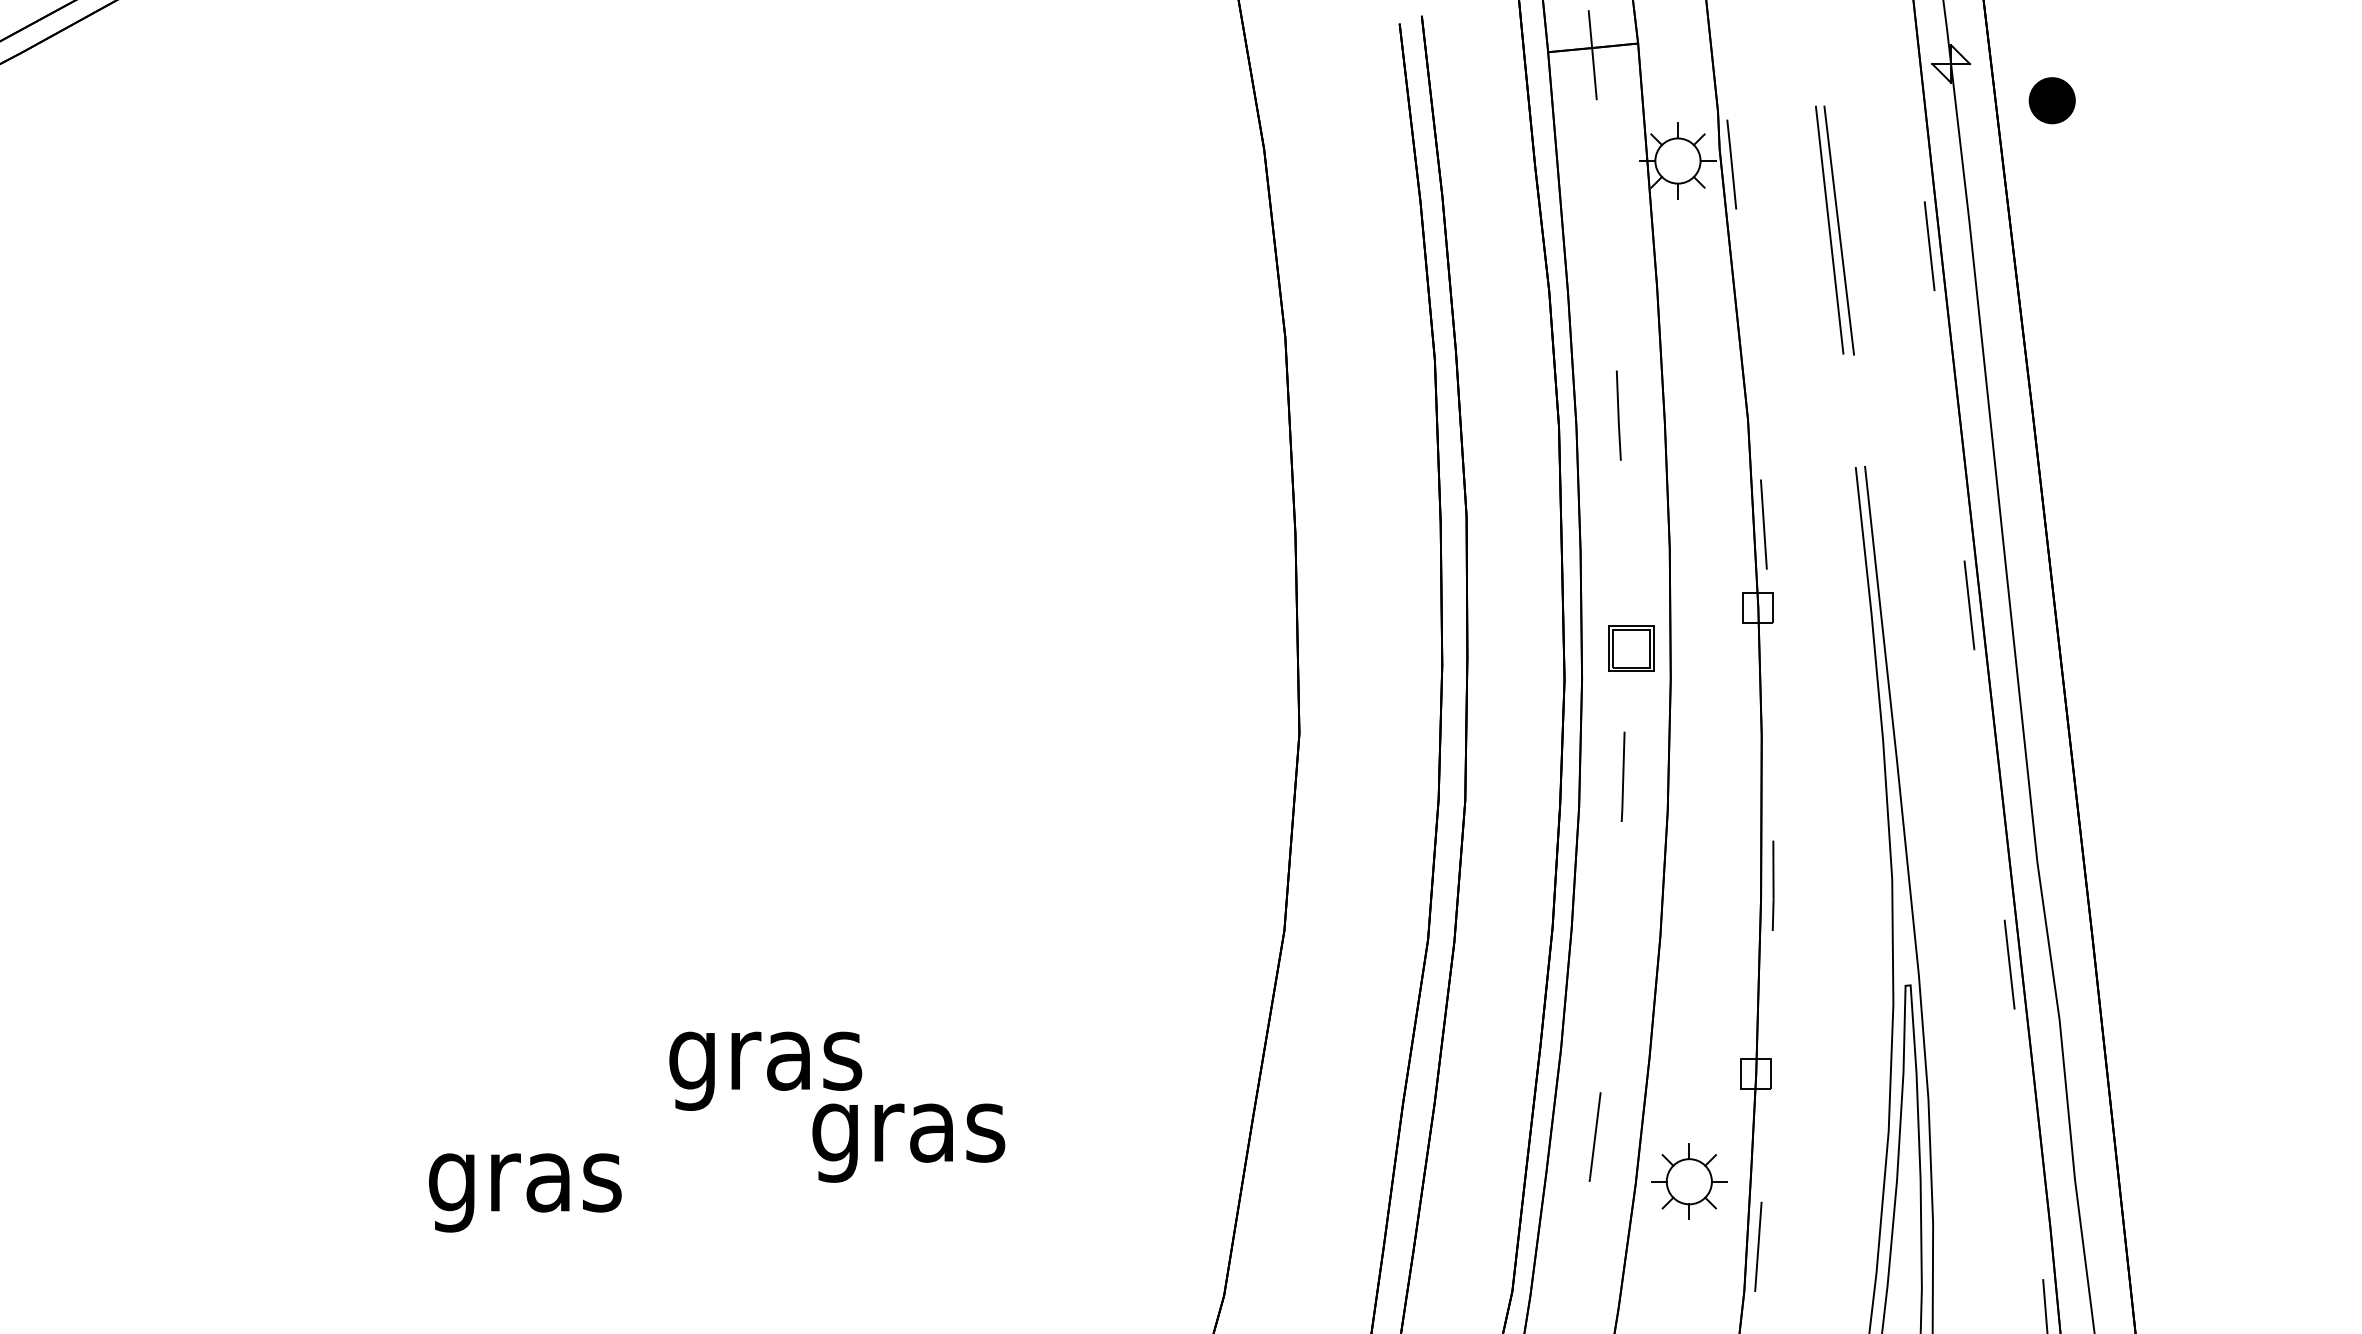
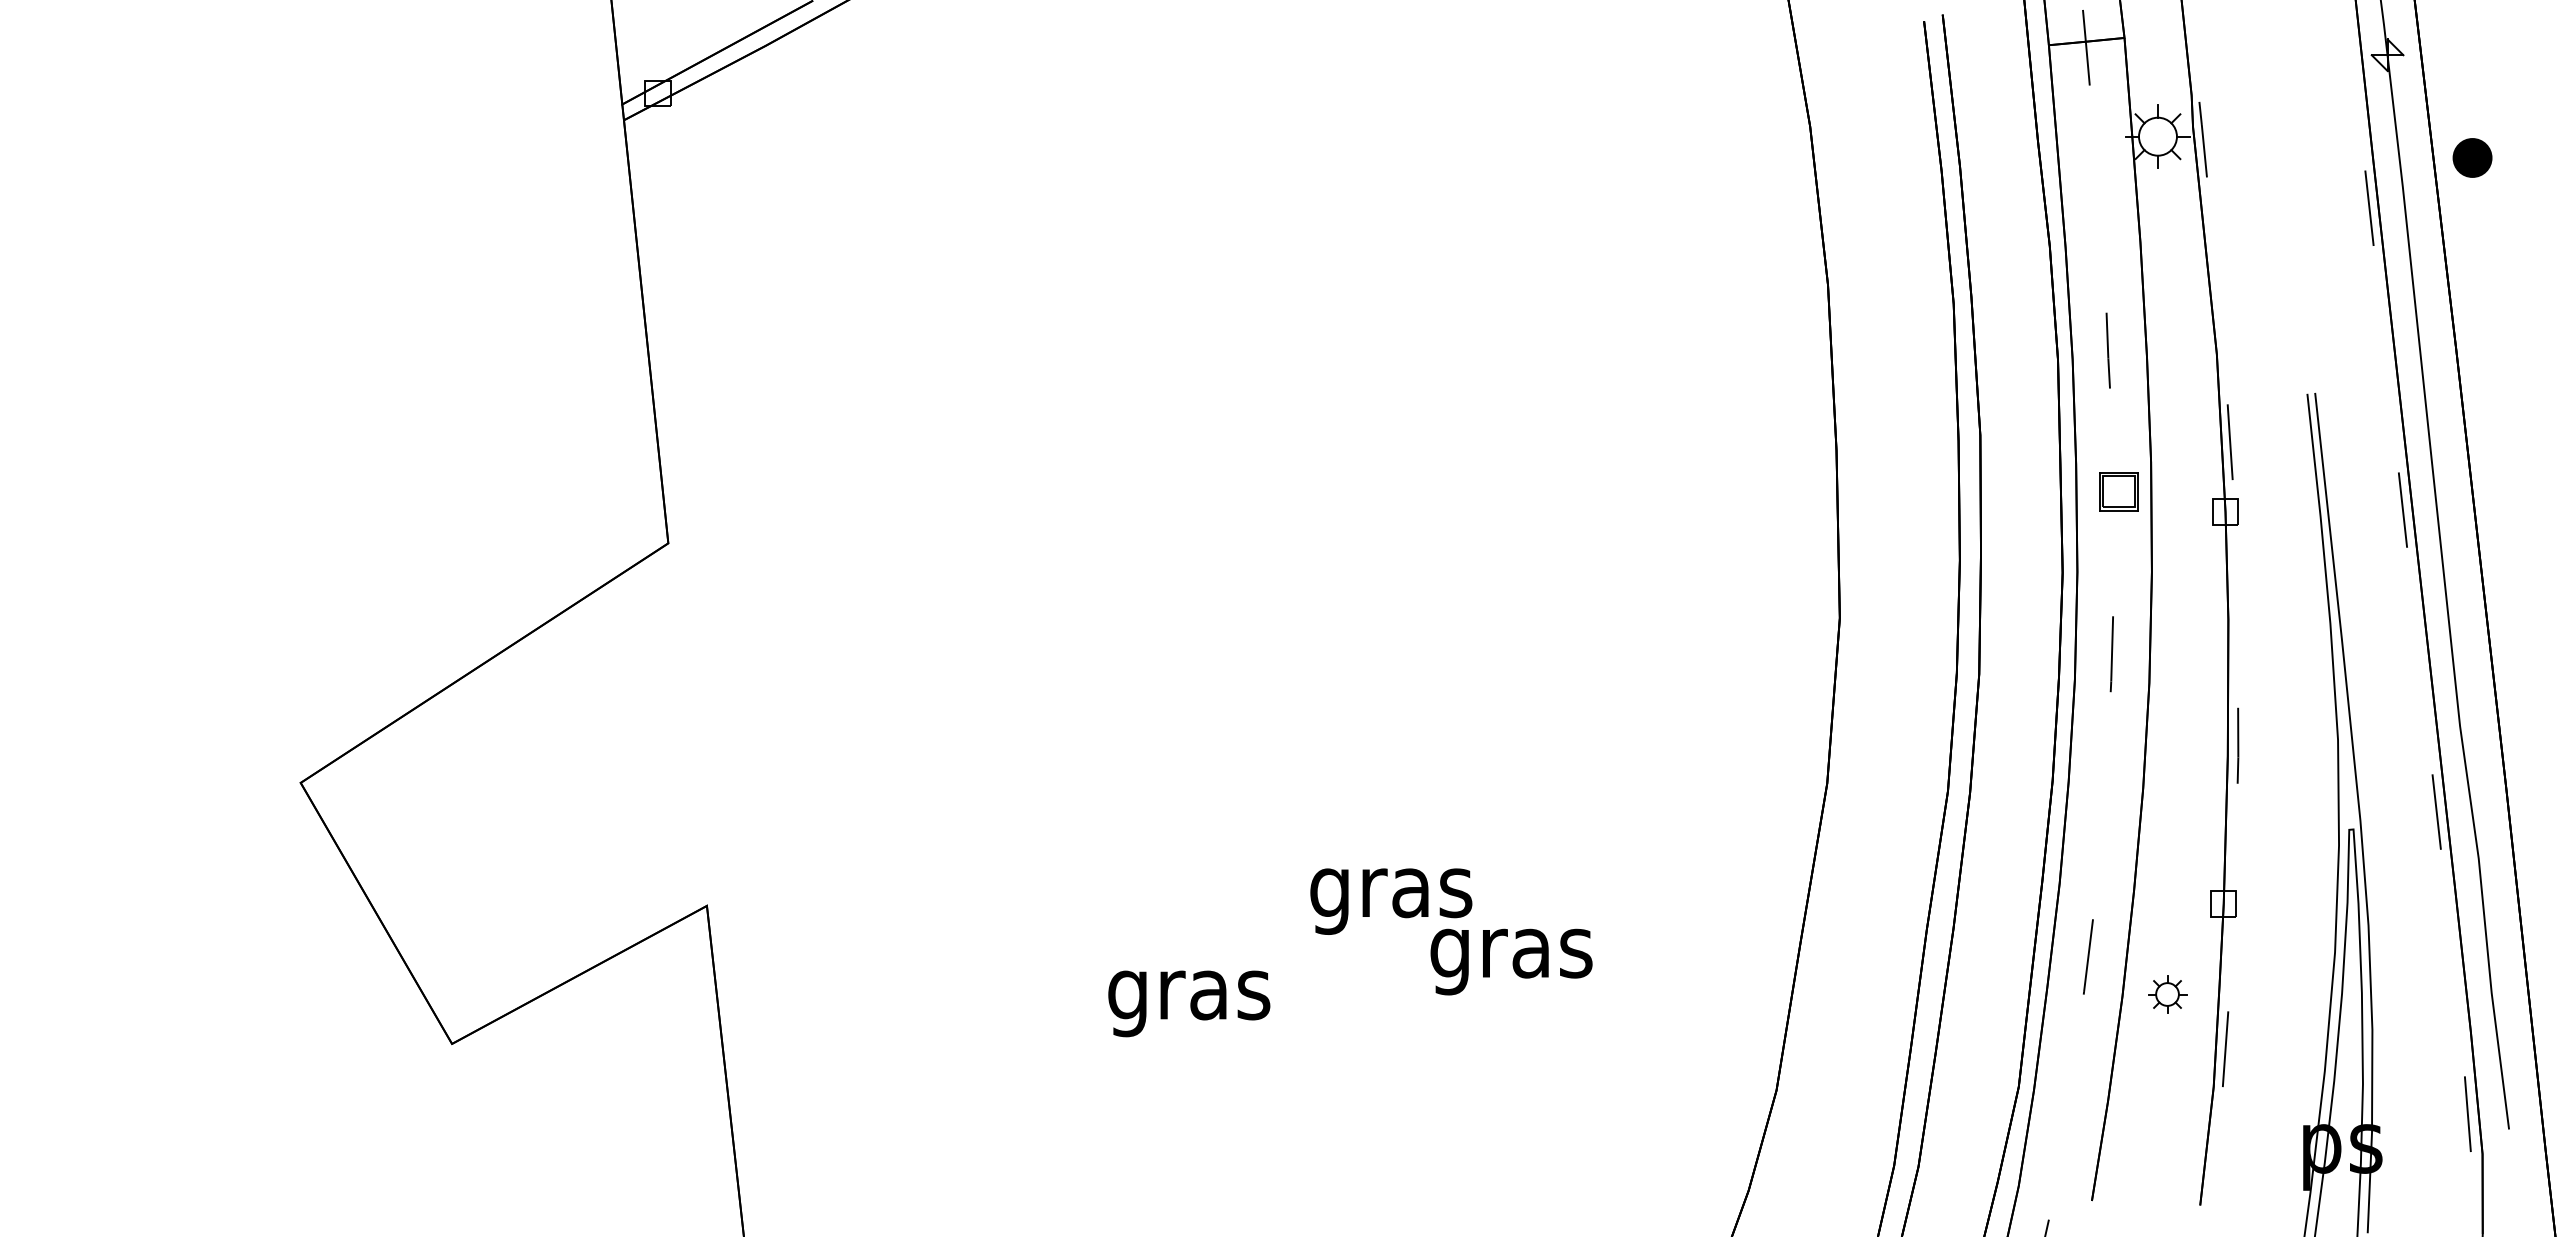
part: (2052, 100) -> (2472, 157), moved
line: (1829, 229) -> (2285, 194), removed
line: (1839, 229) -> (2293, 194), removed
part: (1630, 648) -> (2118, 491), moved
part: (1689, 1181) -> (2167, 994), size x0.6

